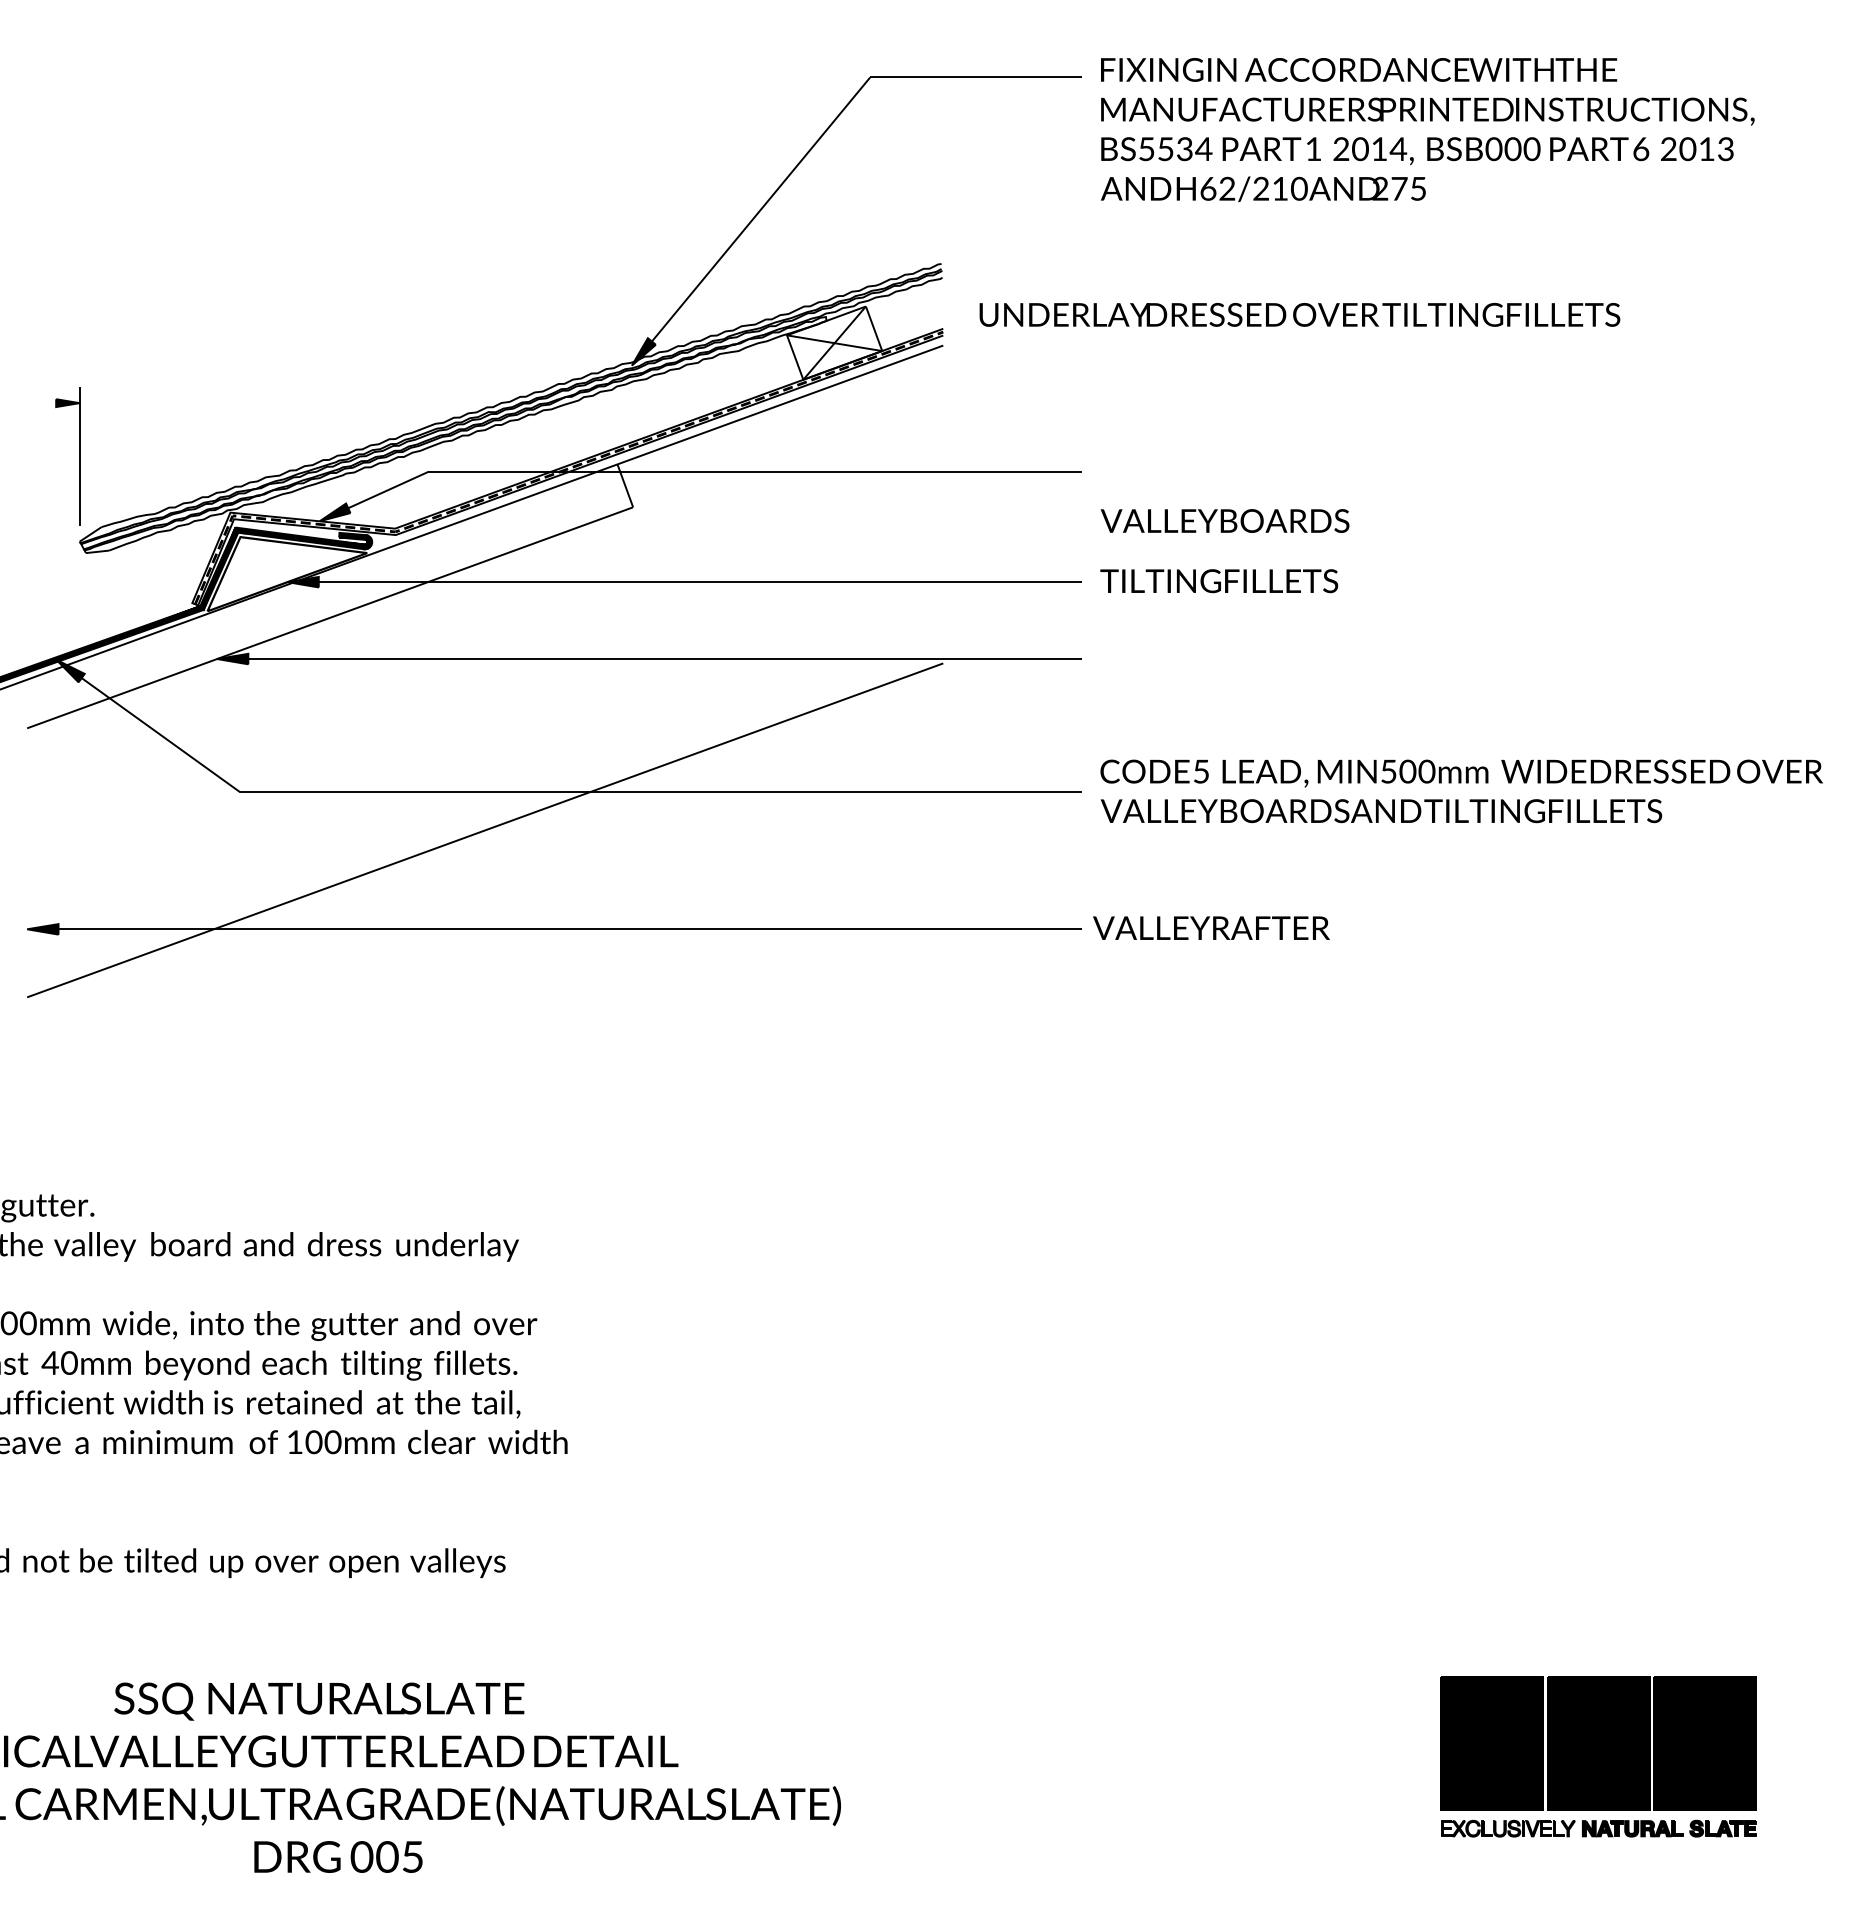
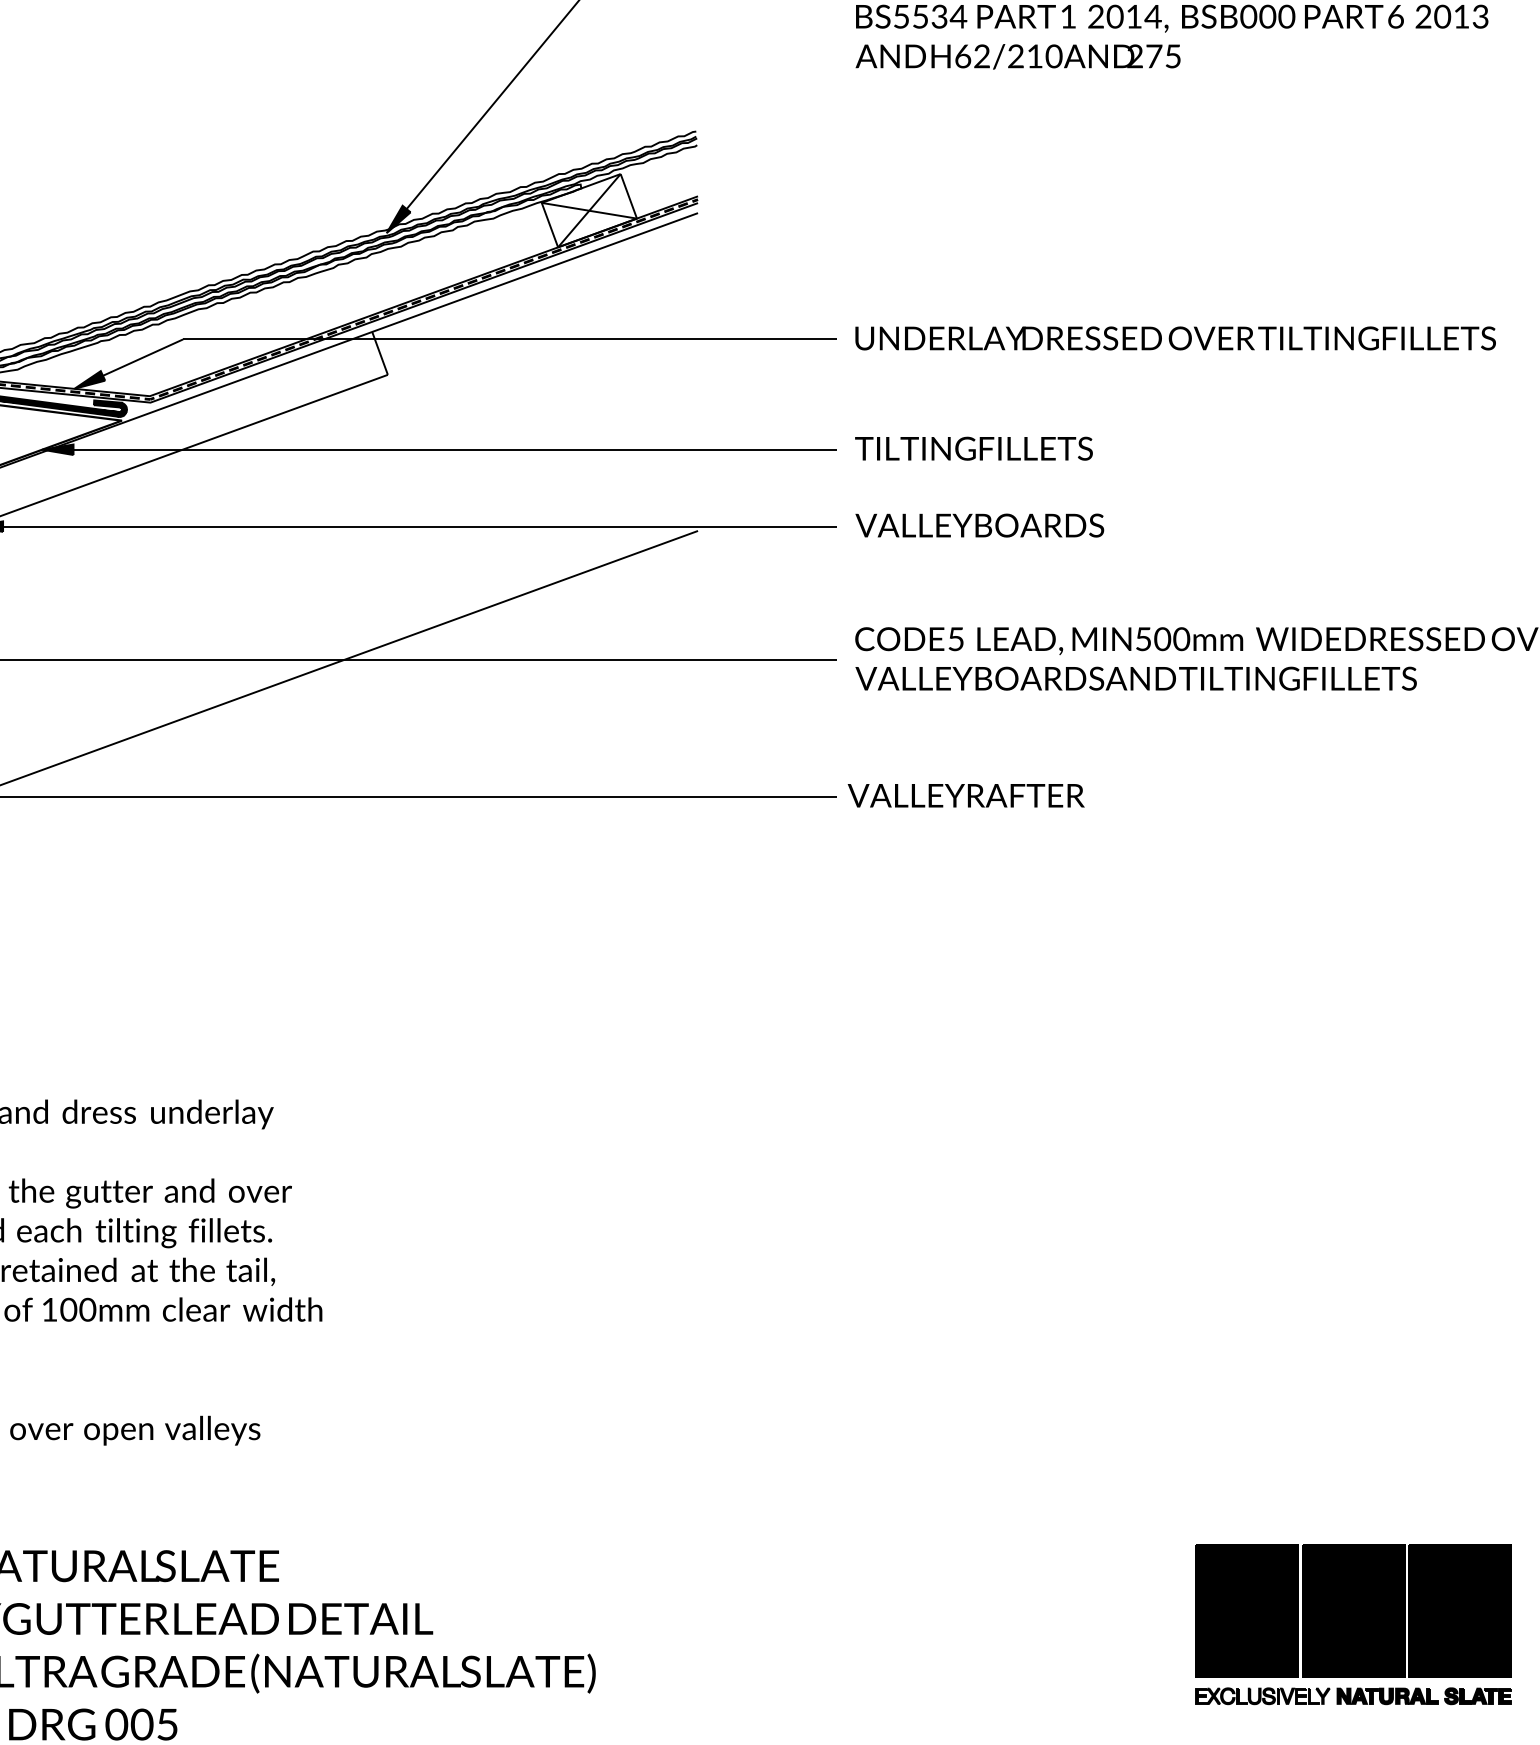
text: (1299, 314) -> (1175, 338), moved
text: (1224, 520) -> (979, 525), moved

